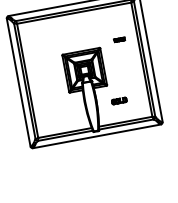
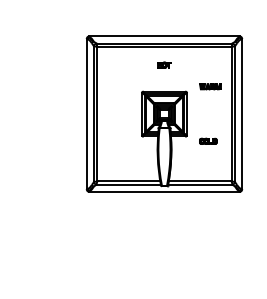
part: (76, 28) -> (164, 64), added
part: (119, 39) -> (210, 86), size x1.67
part: (119, 100) -> (208, 140), moved

